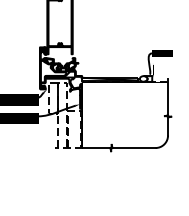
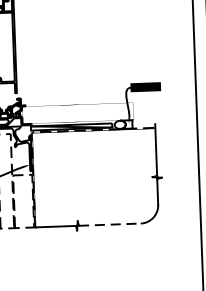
line: (134, 148) -> (110, 225), solid -> dashed

